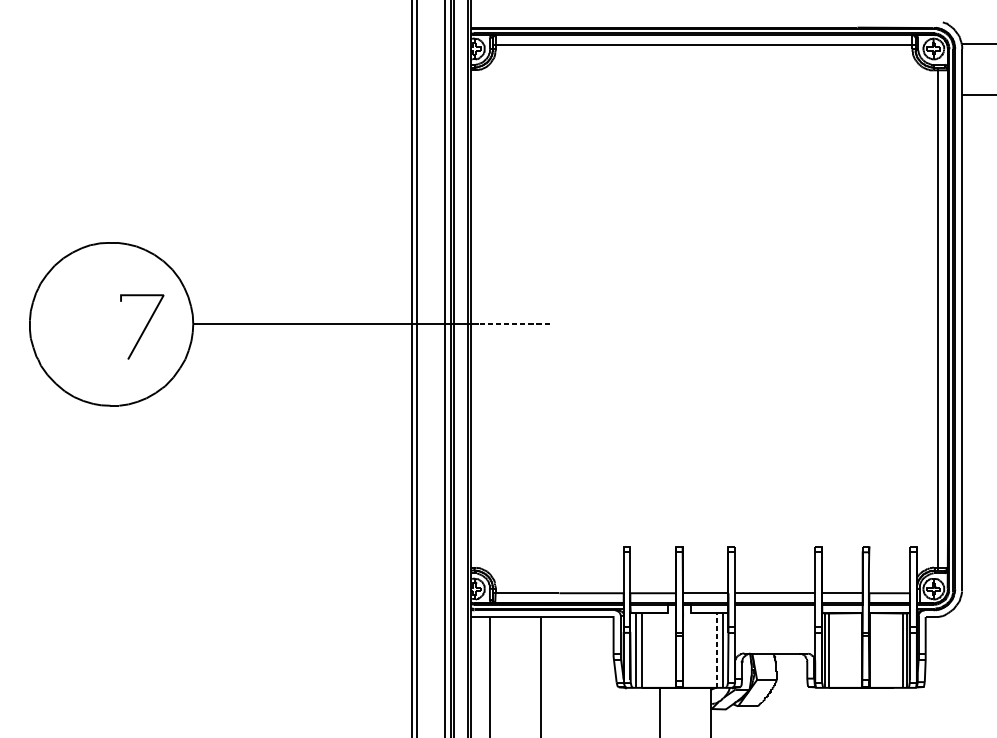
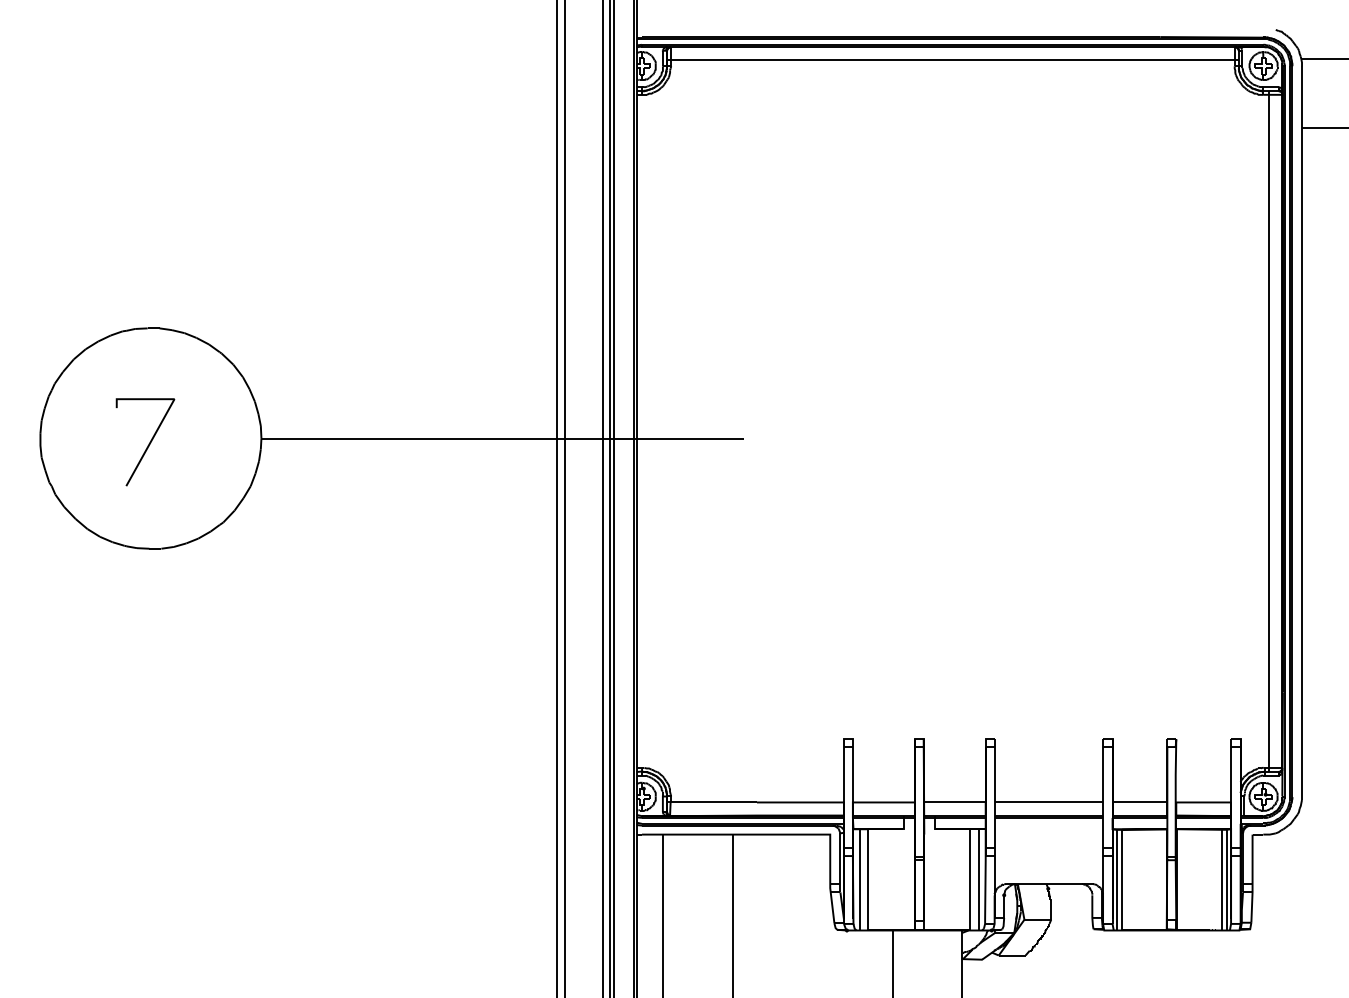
line: (514, 324) -> (695, 438), dashed -> solid
line: (144, 327) -> (148, 443), moved
line: (717, 650) -> (970, 879), dashed -> solid

